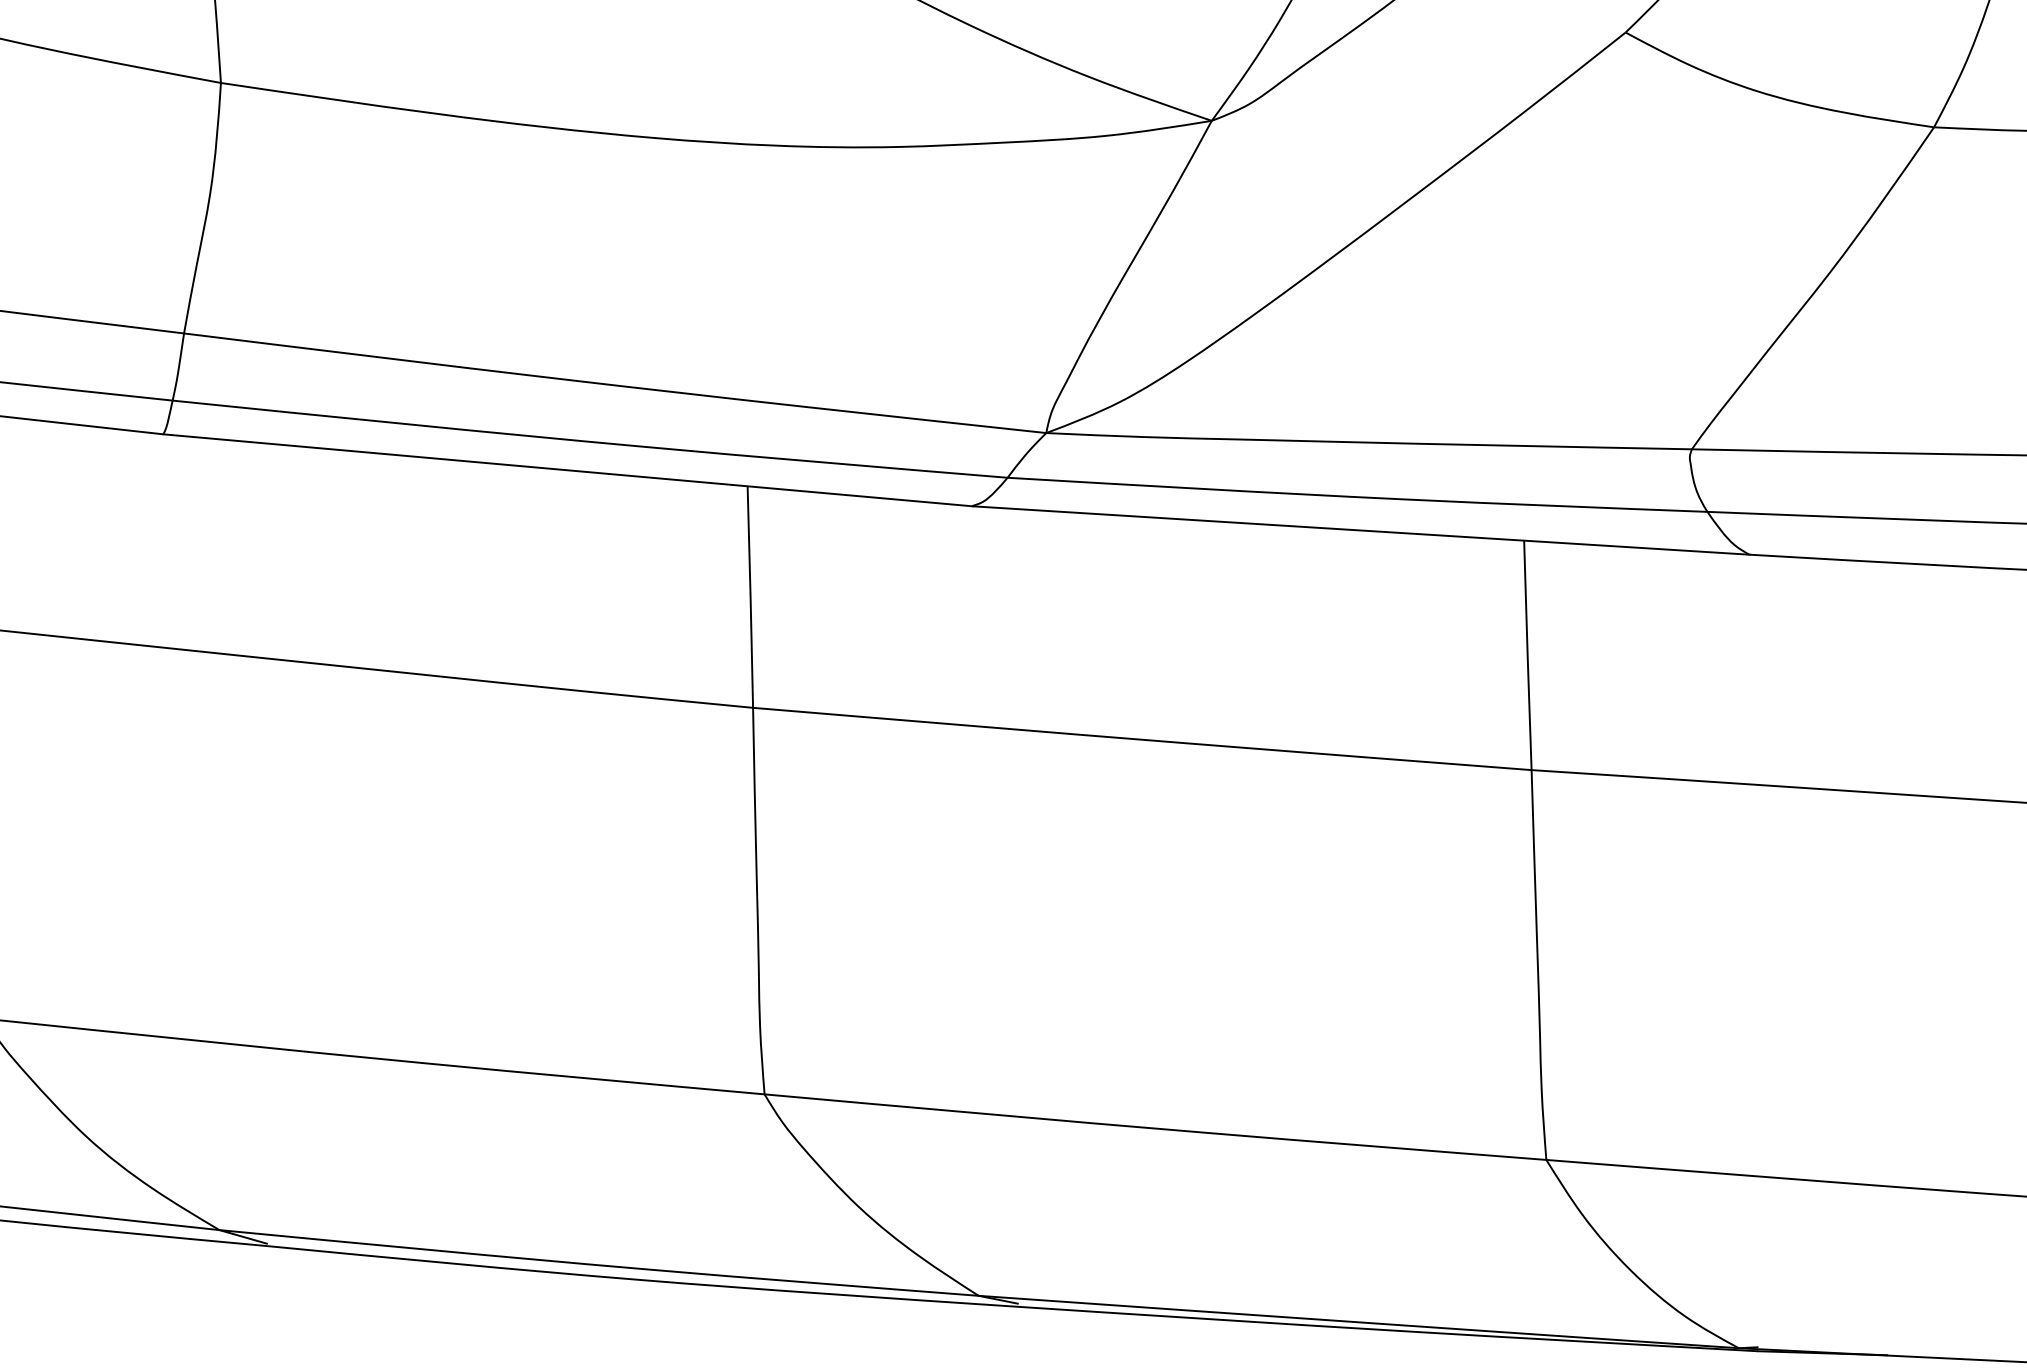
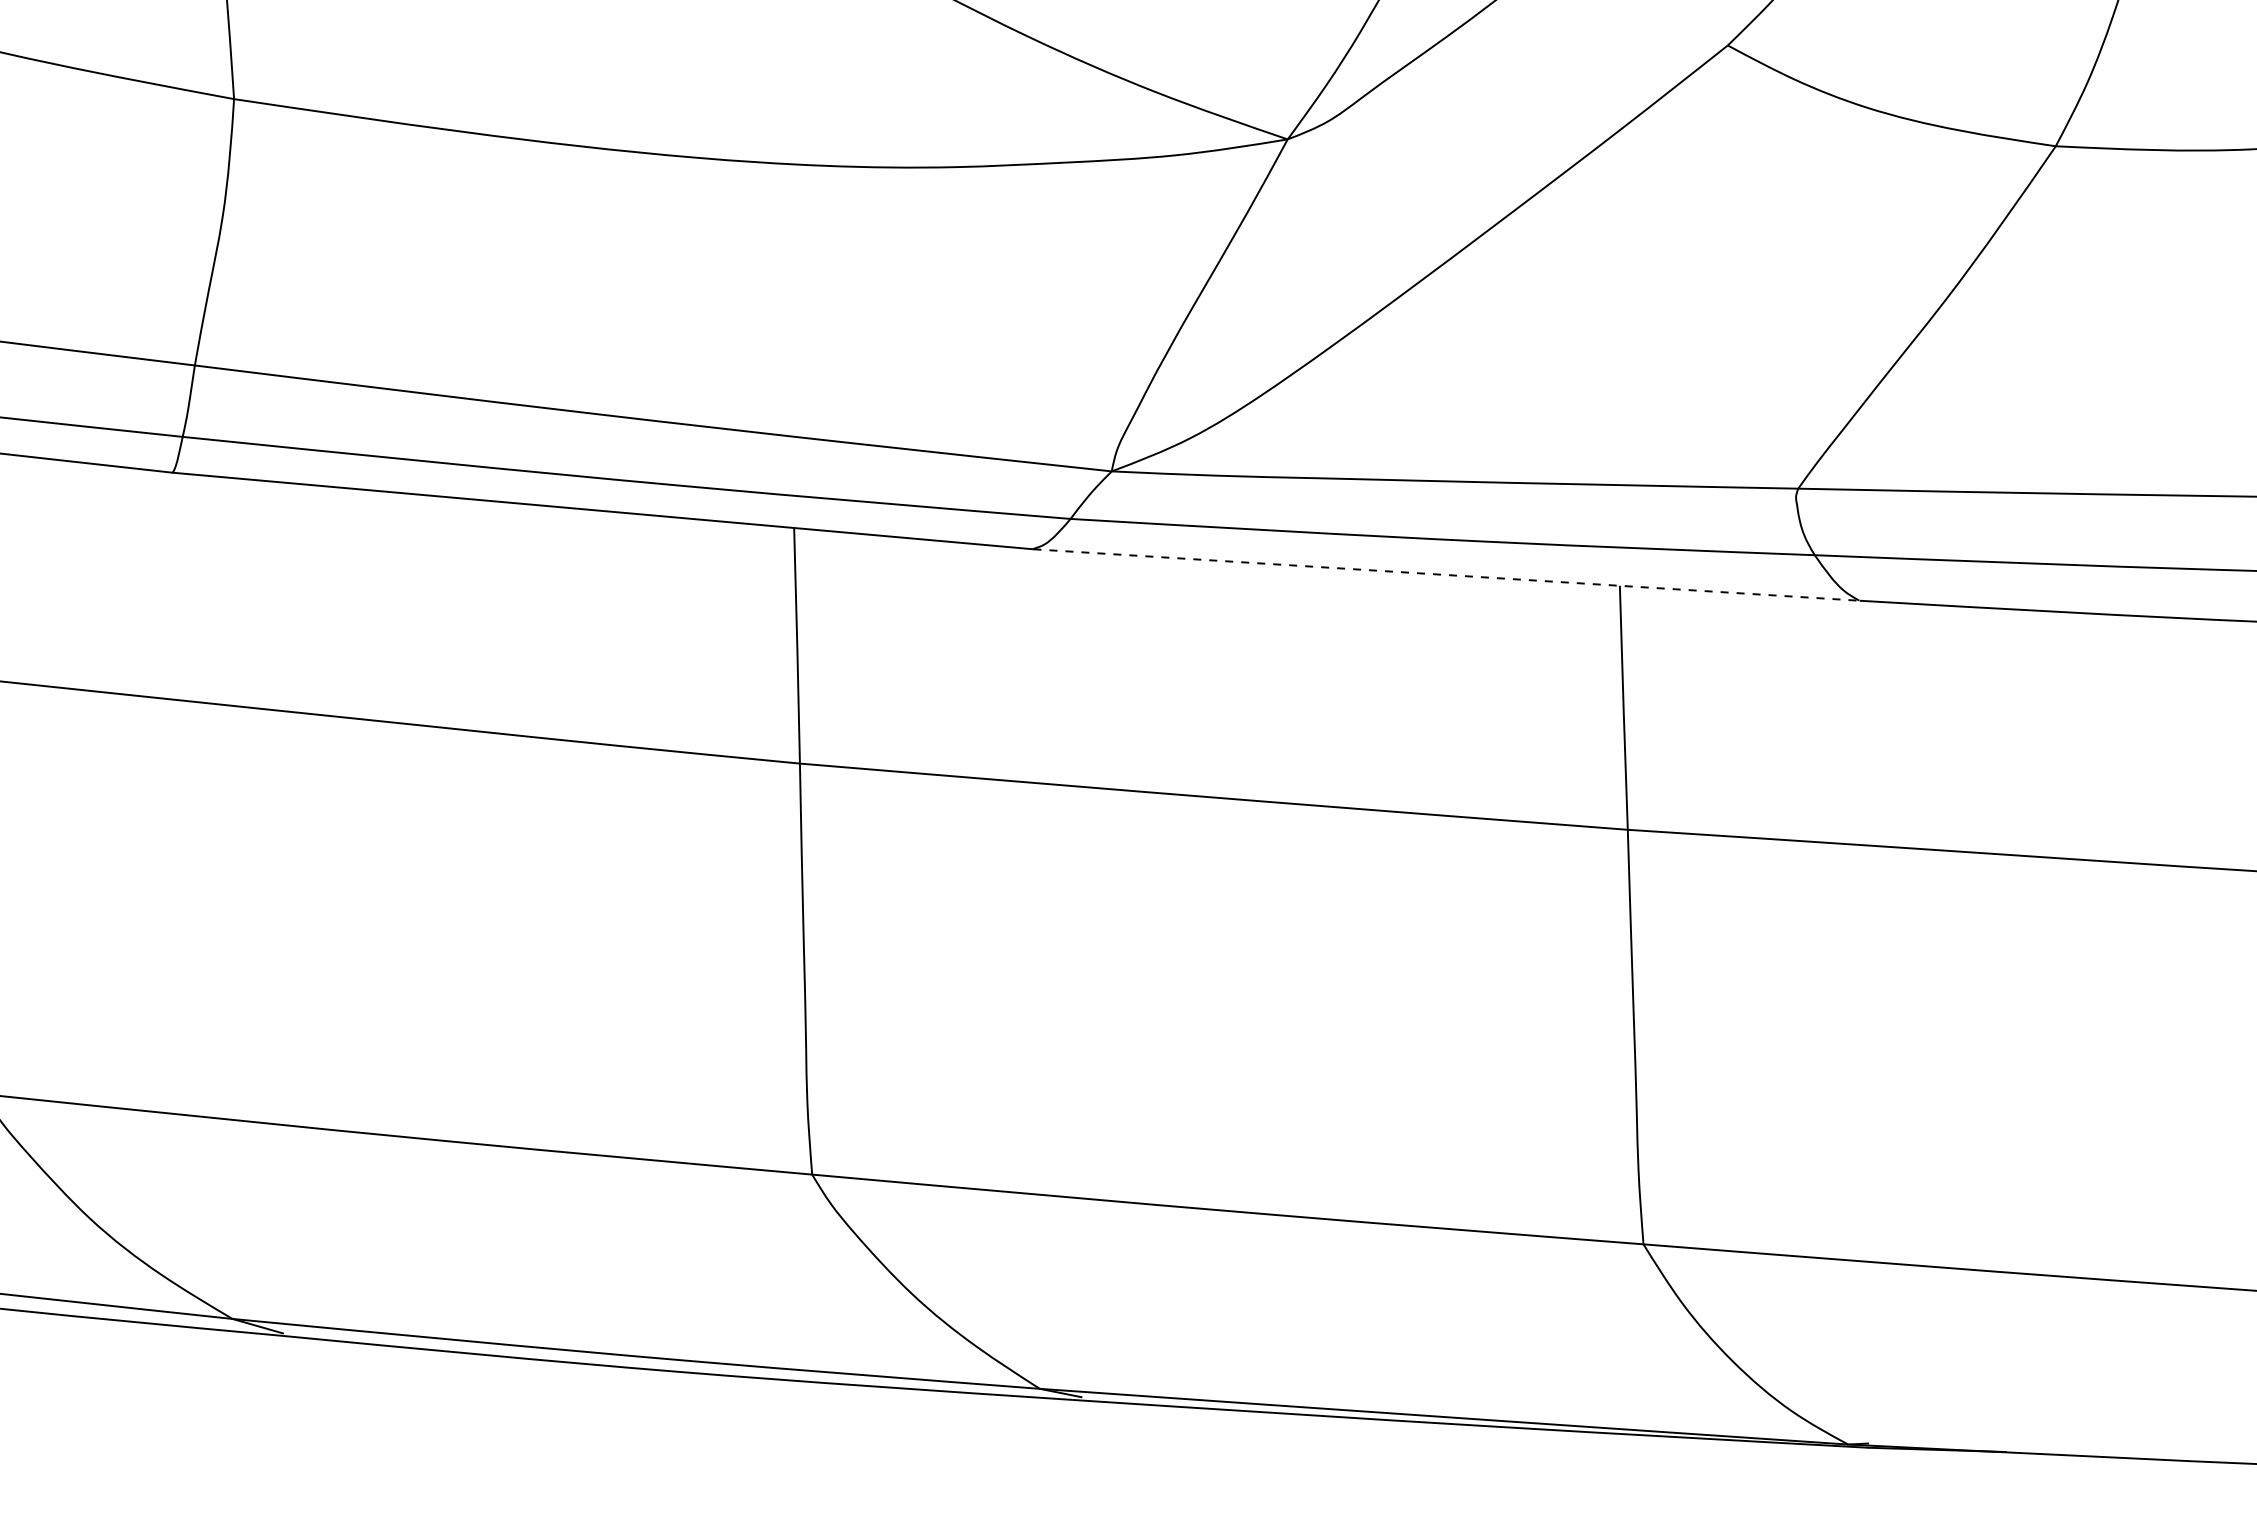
line: (1361, 530) -> (1446, 575), solid -> dashed

